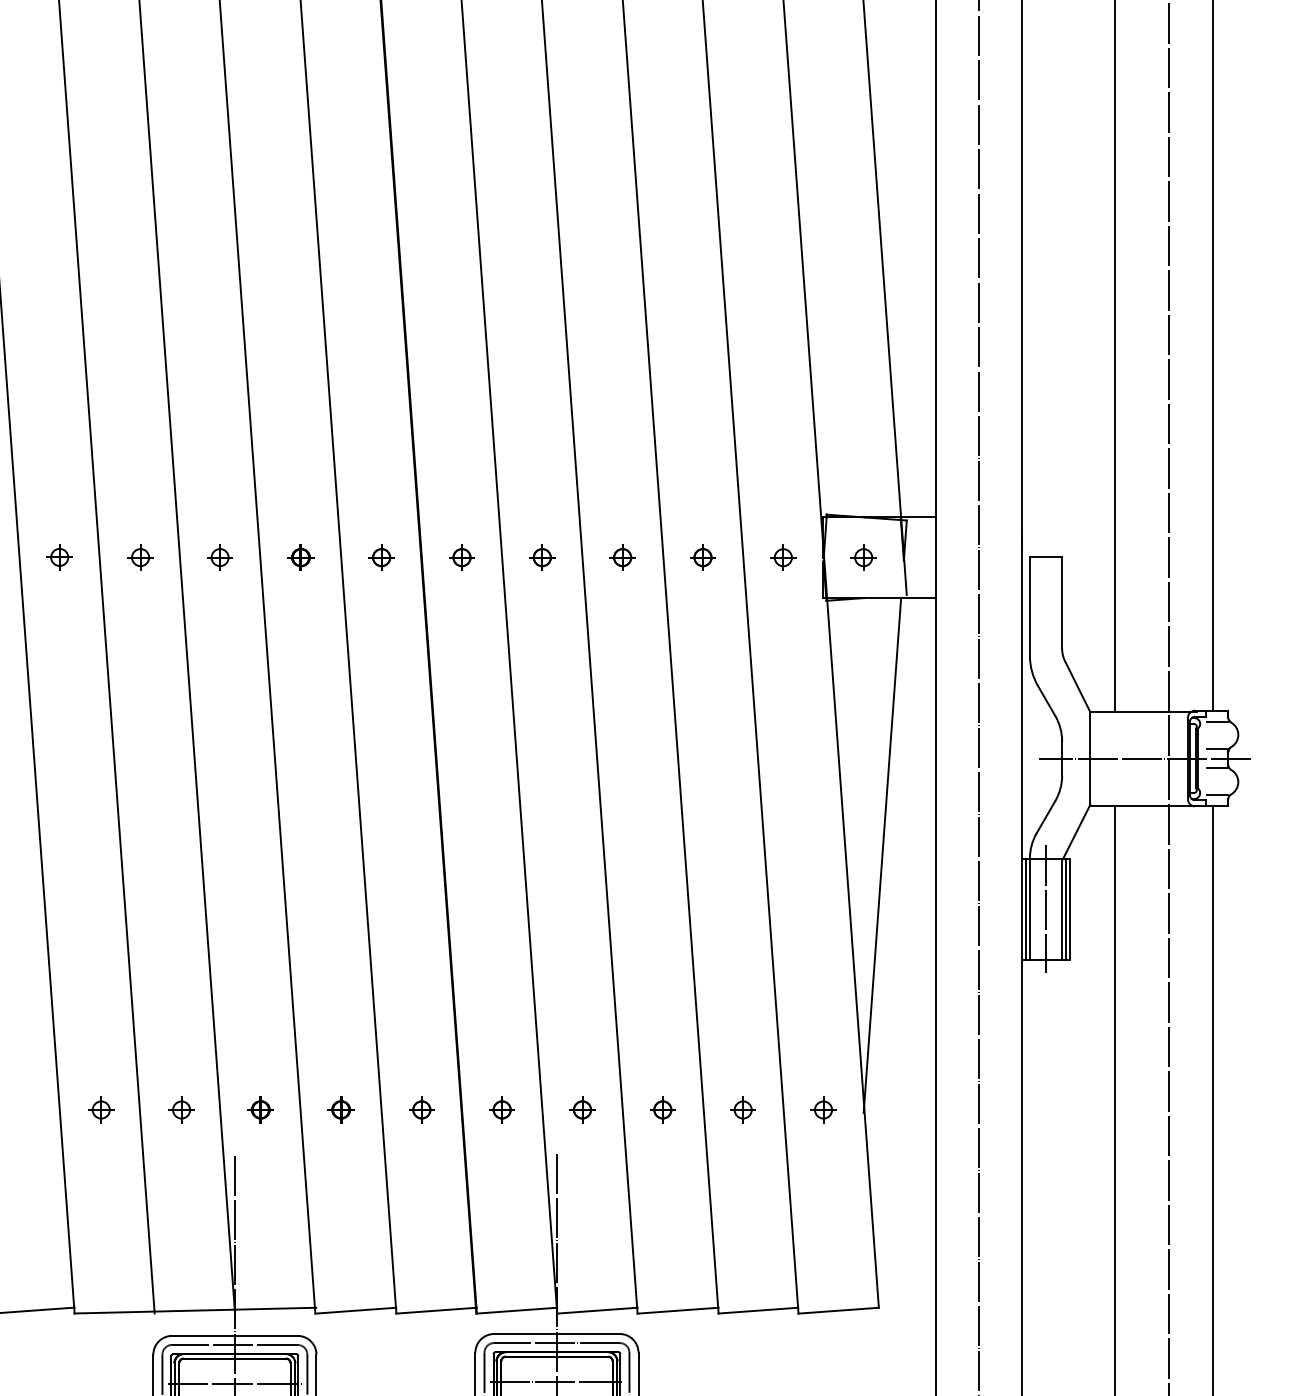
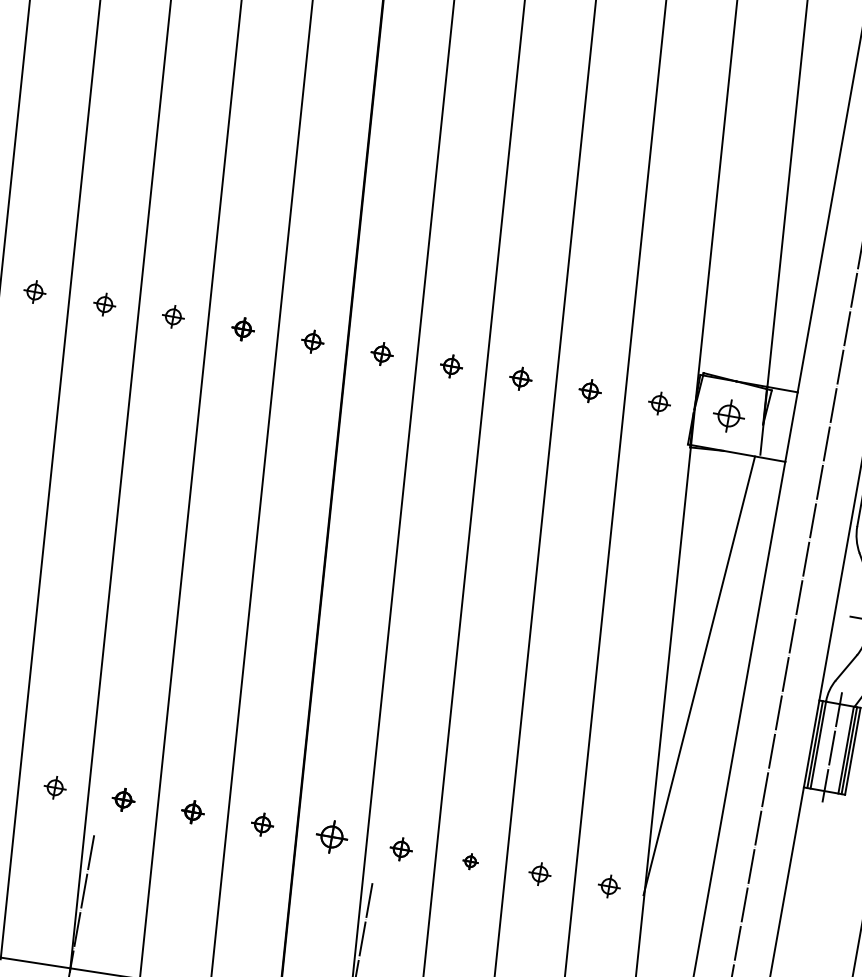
part: (863, 557) -> (728, 415), size x1.4
part: (501, 1109) -> (331, 836), size x1.4
part: (662, 1109) -> (470, 861), size x0.7

